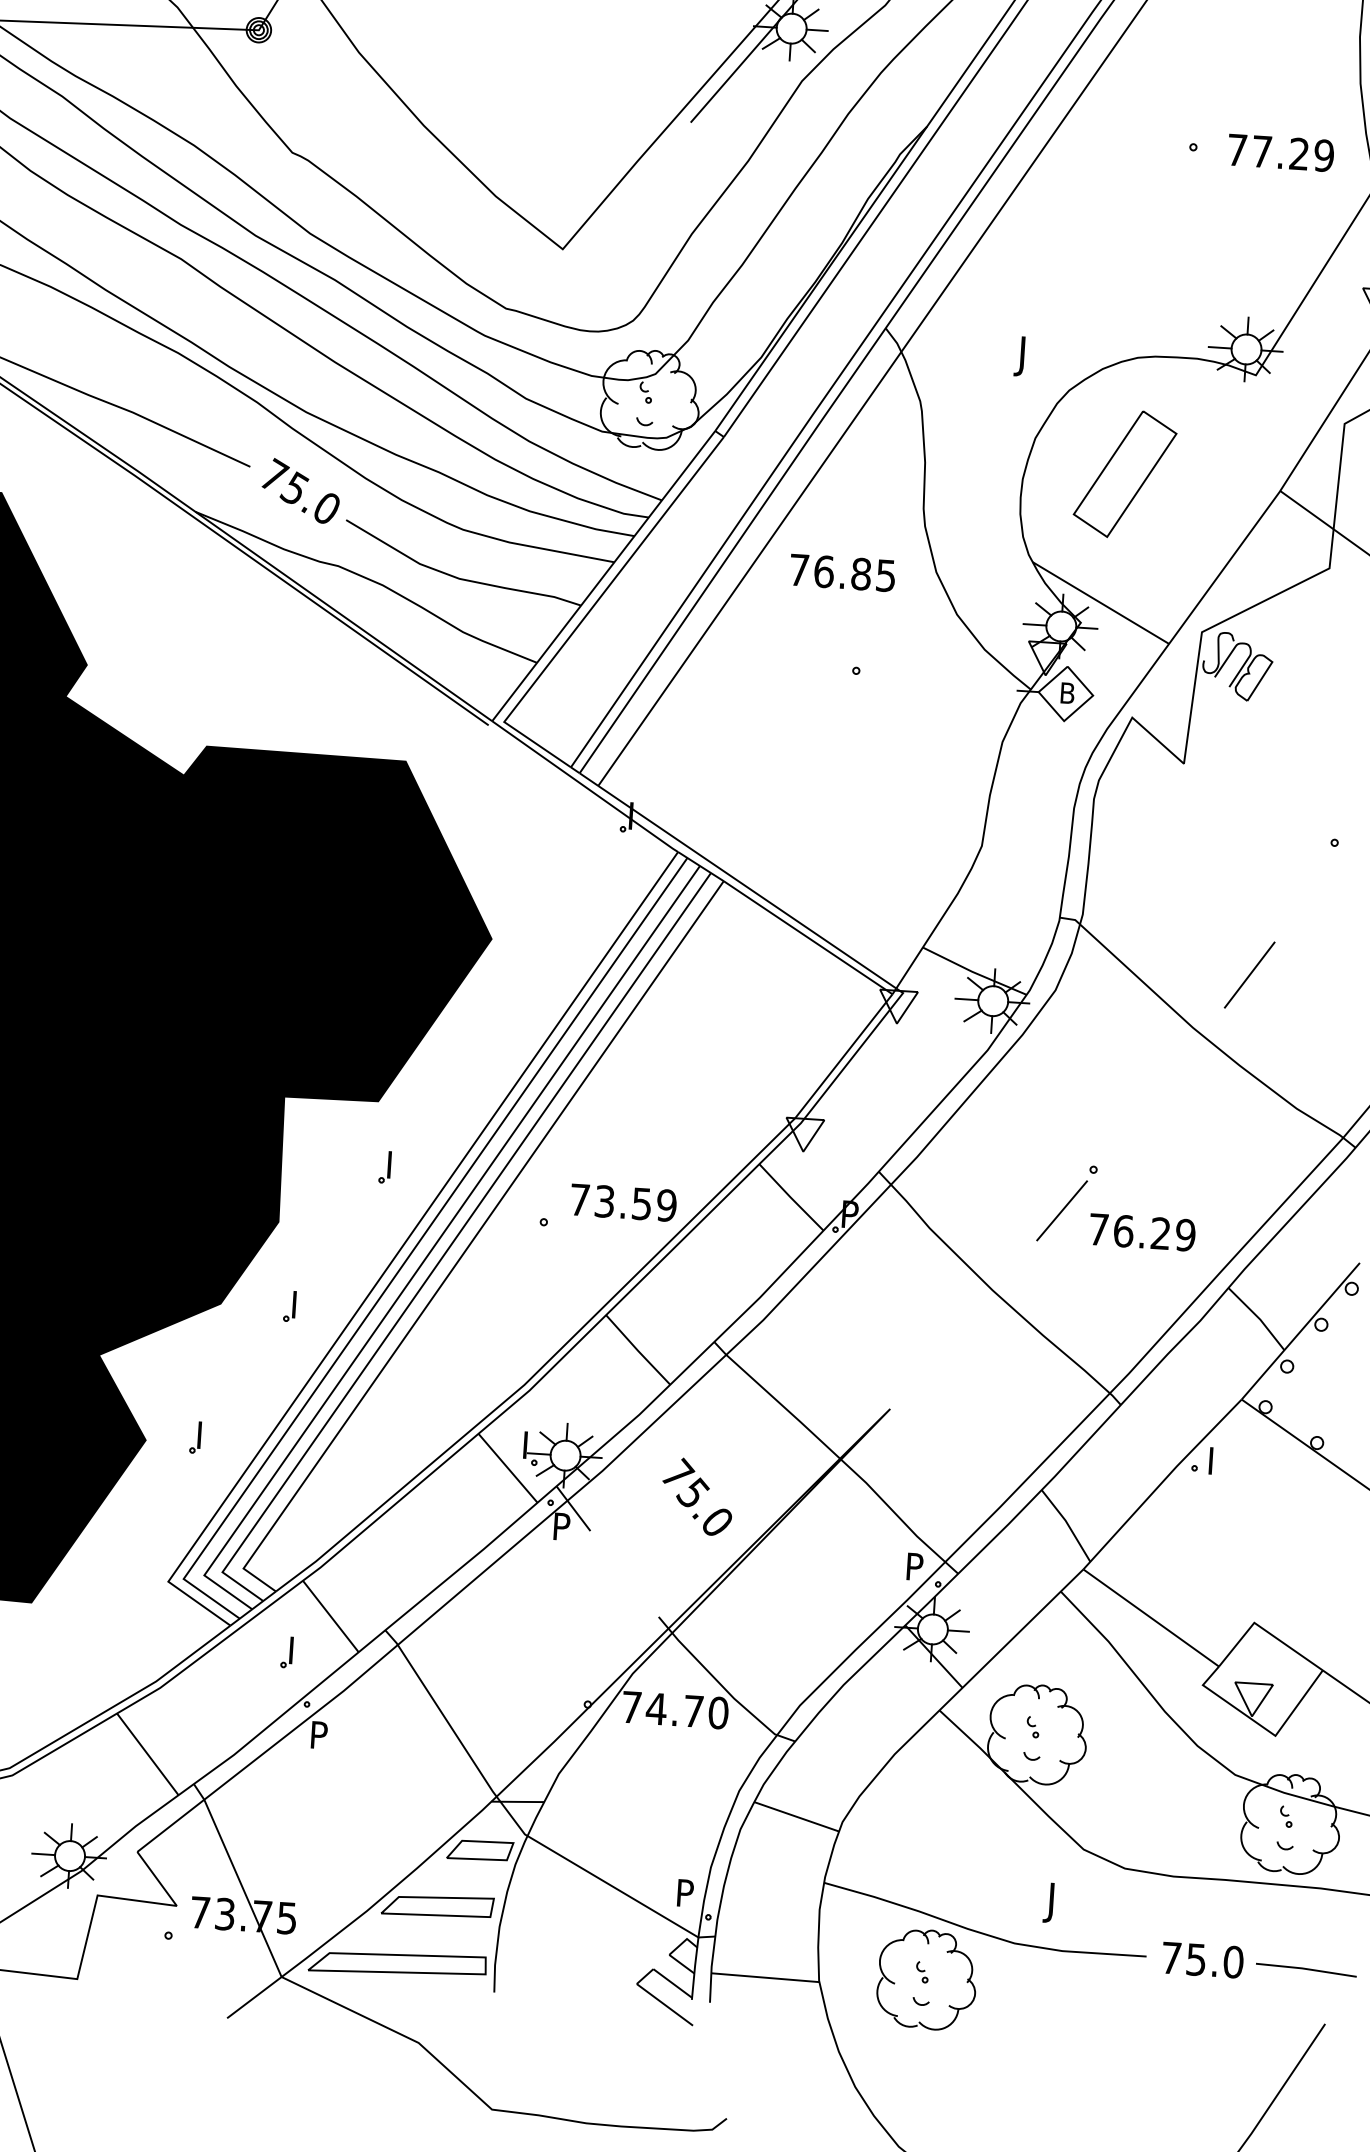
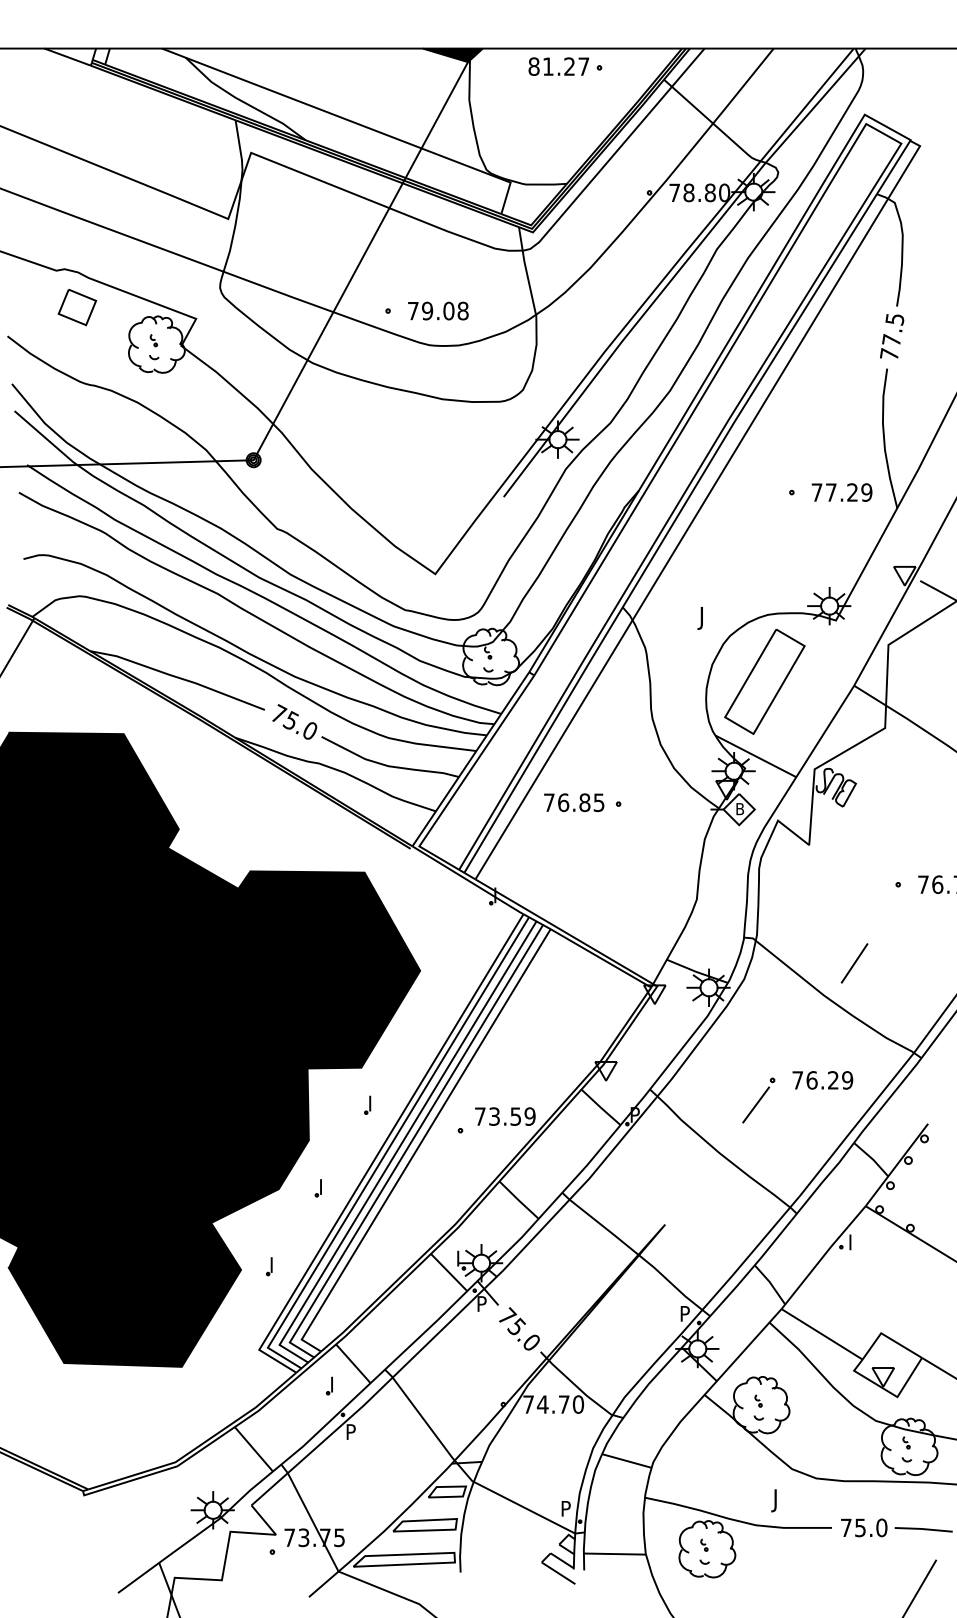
part: (1124, 473) -> (764, 681), size x1.43
text: (843, 572) -> (574, 802), moved
text: (1141, 1232) -> (822, 1080), moved
text: (697, 1496) -> (519, 1328), moved

